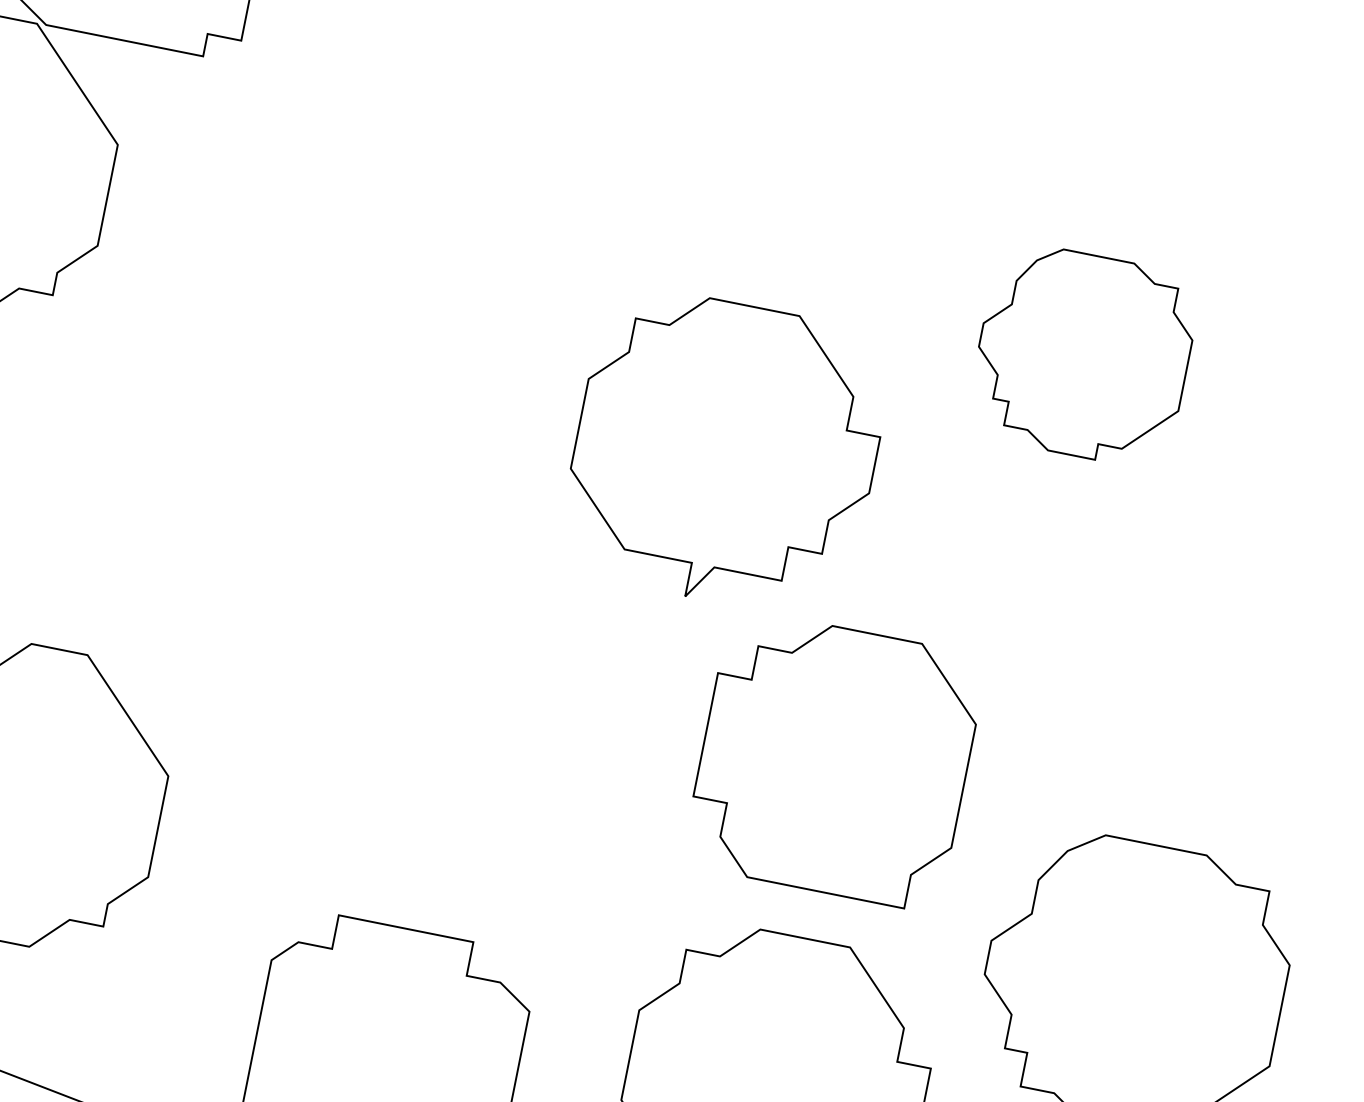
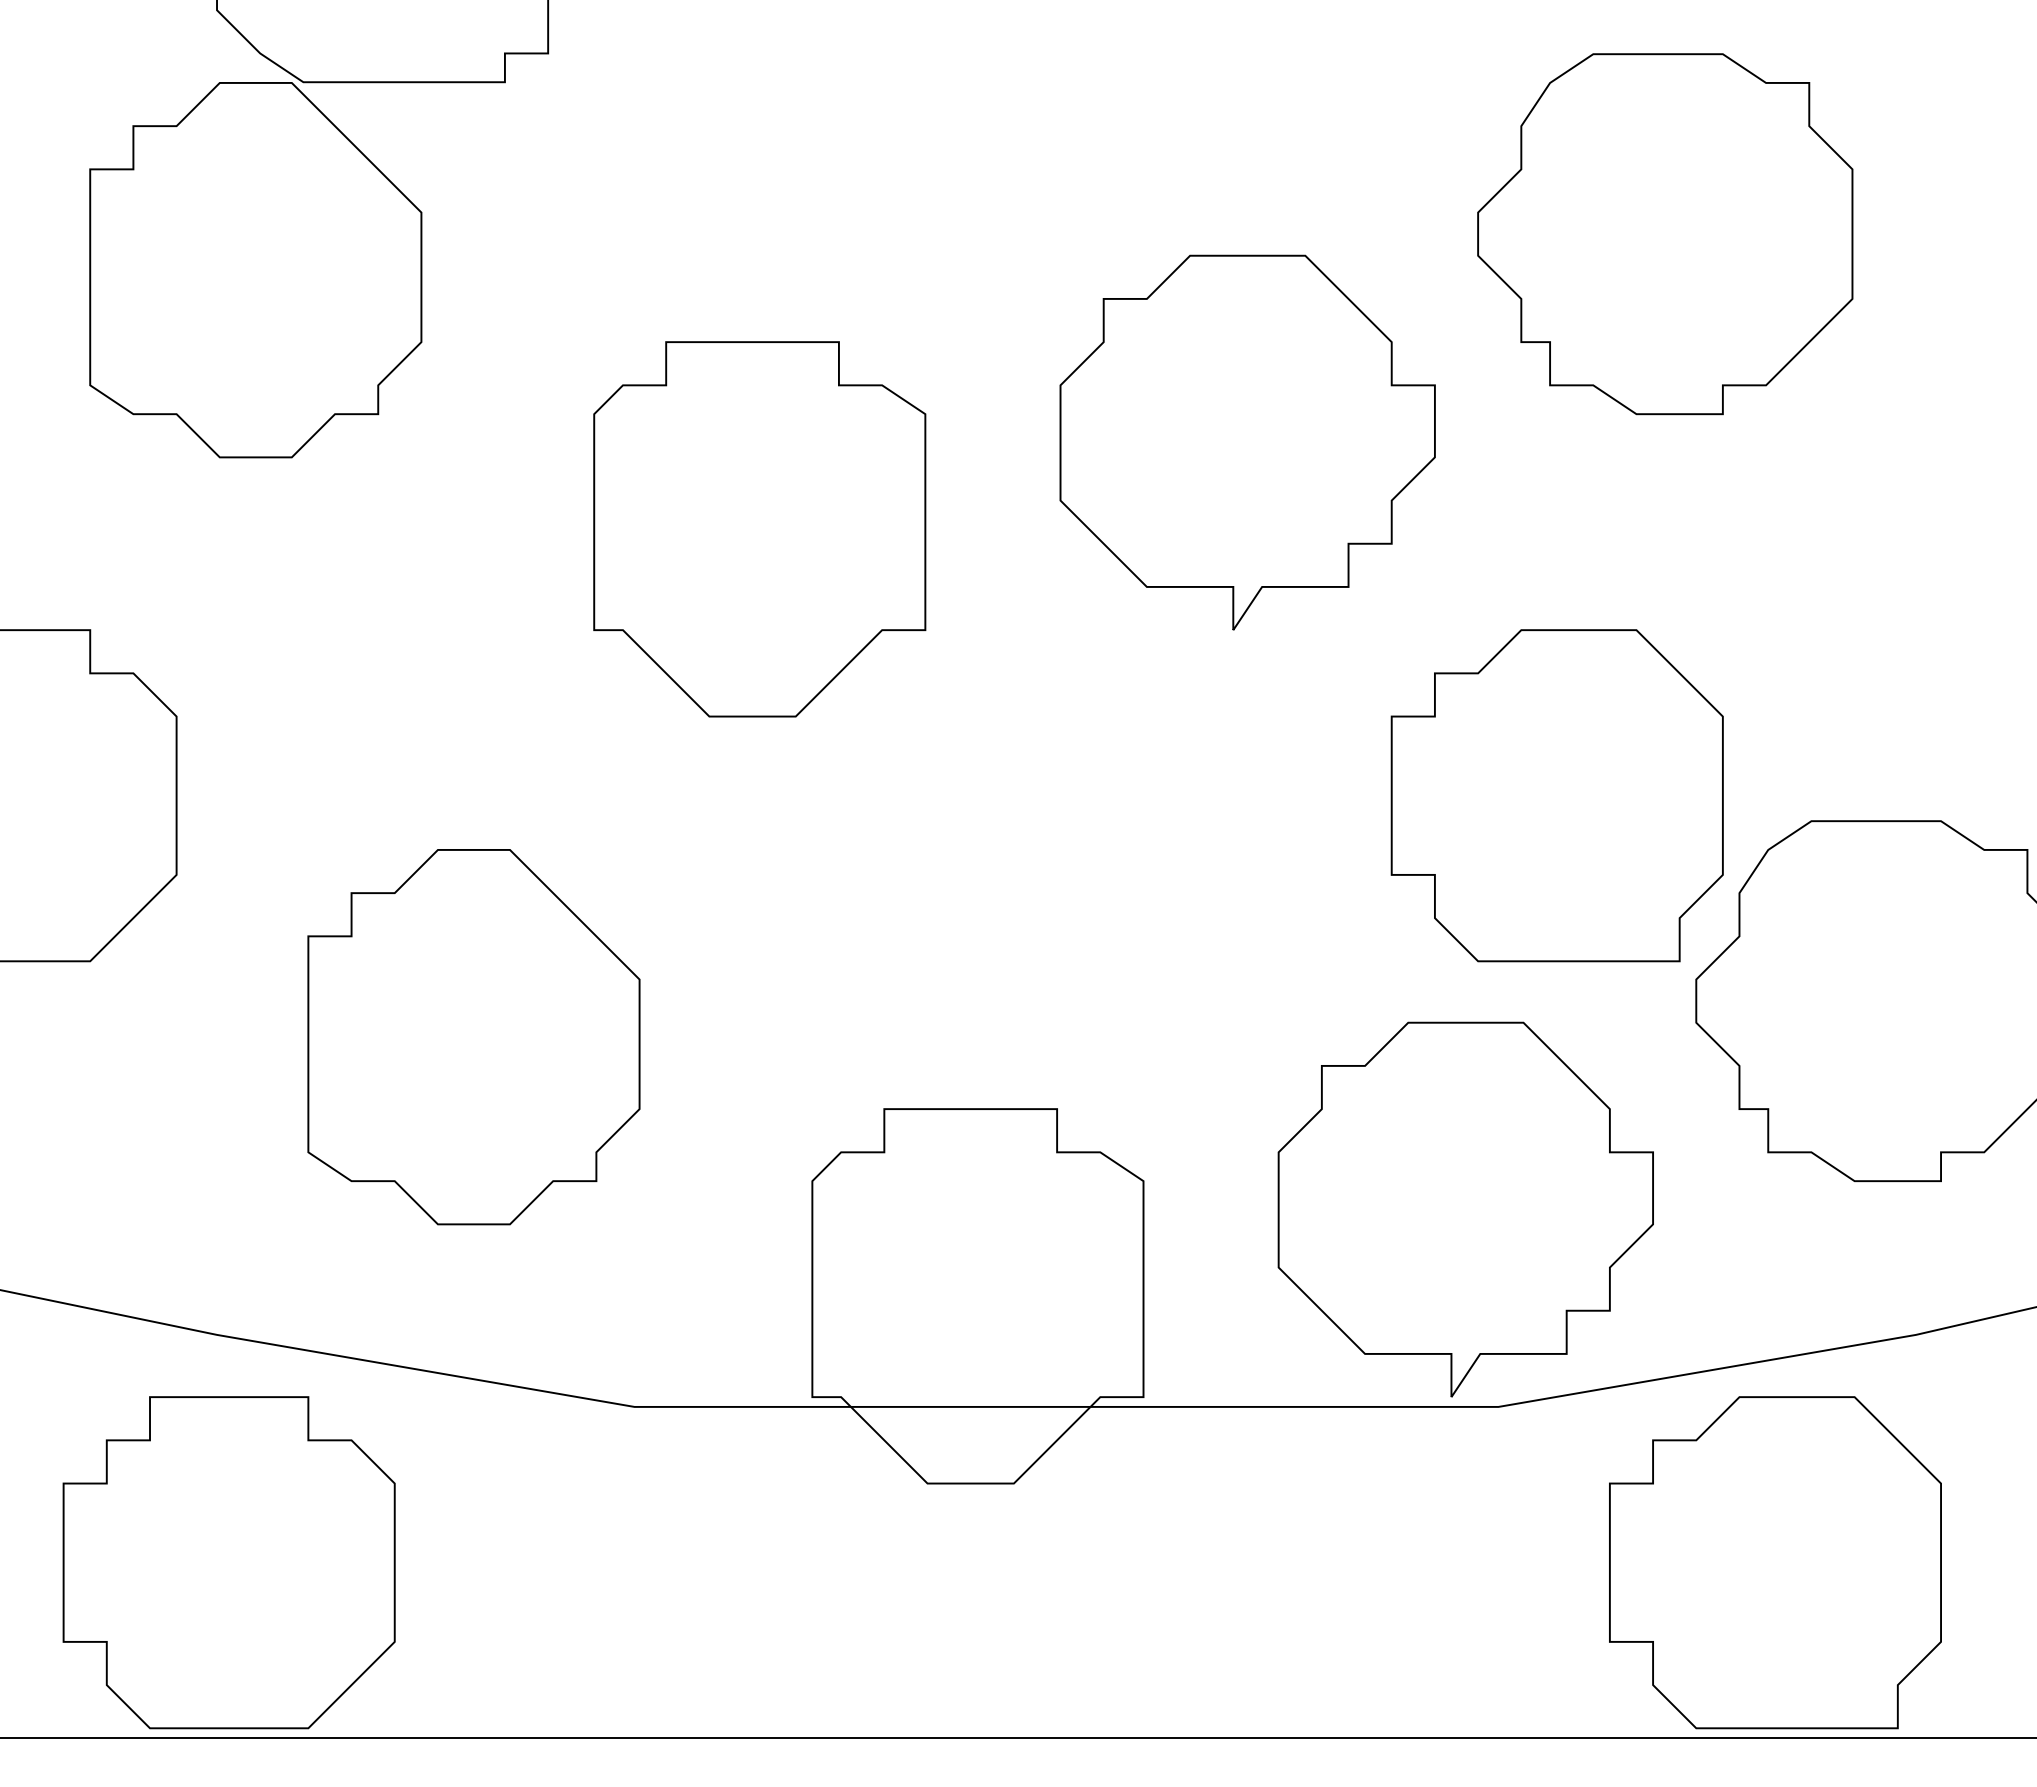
part: (1083, 355) -> (1665, 234), size x1.43
part: (331, 444) -> (759, 529), added
part: (834, 760) -> (1556, 795), moved

